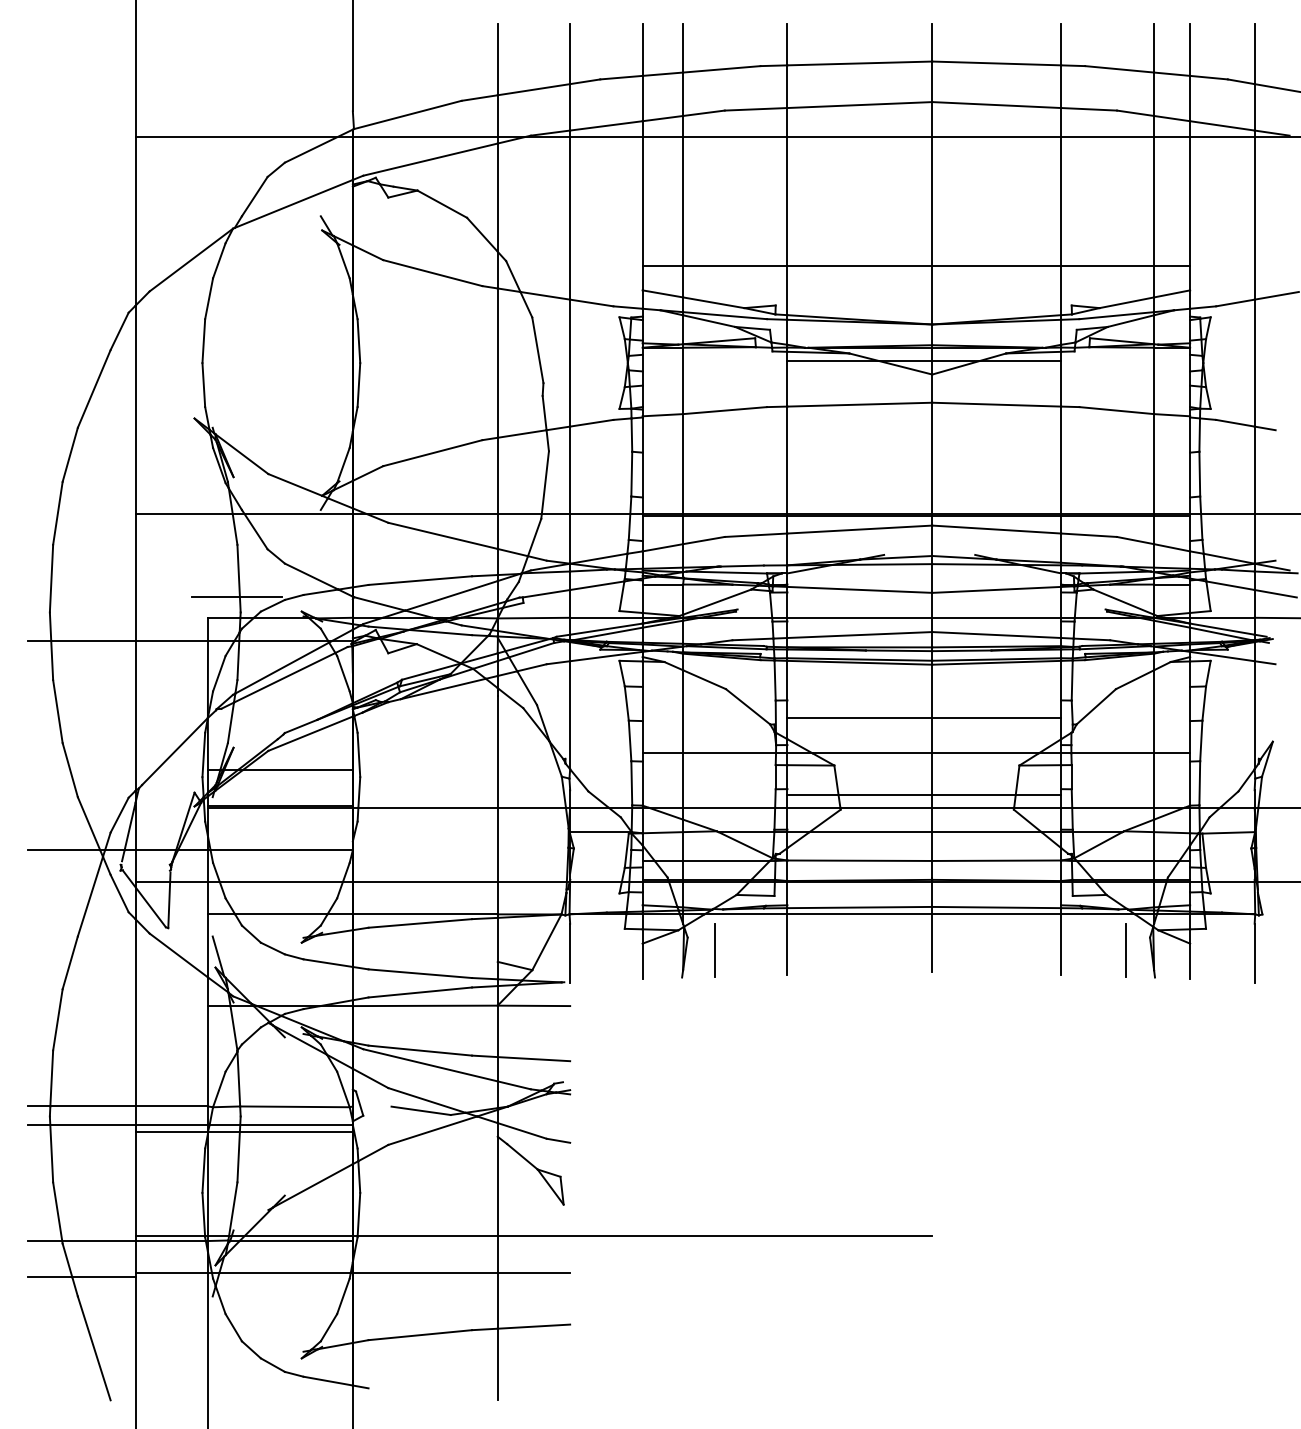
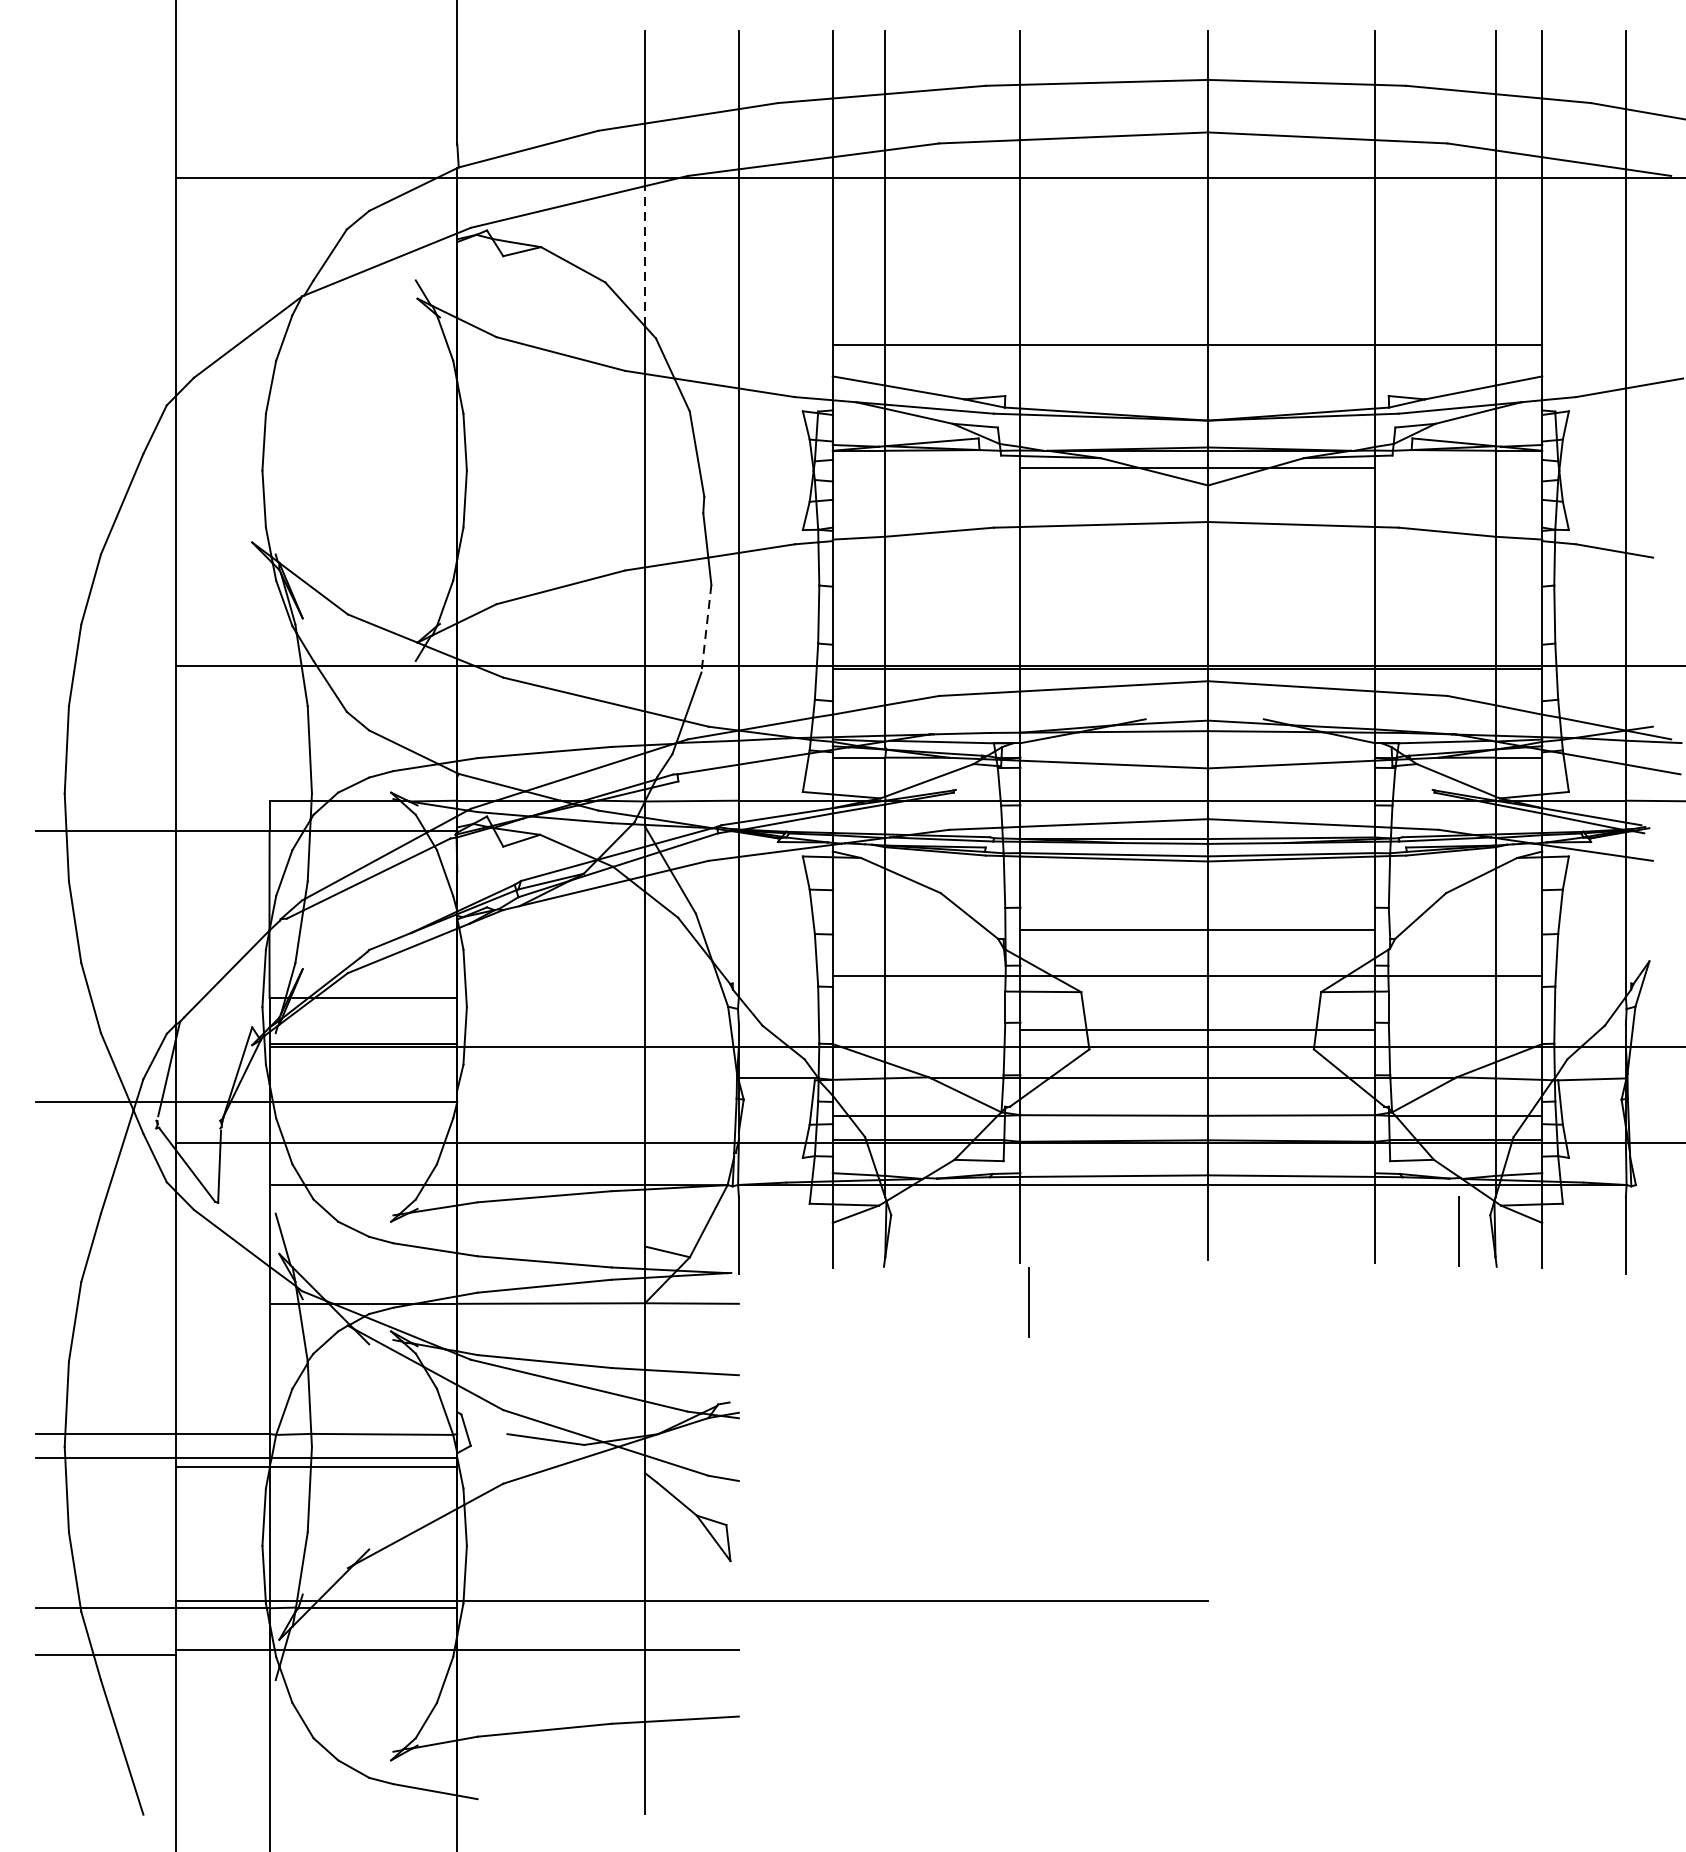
line: (497, 197) -> (644, 256), solid -> dashed
line: (545, 485) -> (706, 629), solid -> dashed
line: (237, 597) -> (307, 774), removed
line: (714, 950) -> (1028, 1303), moved

